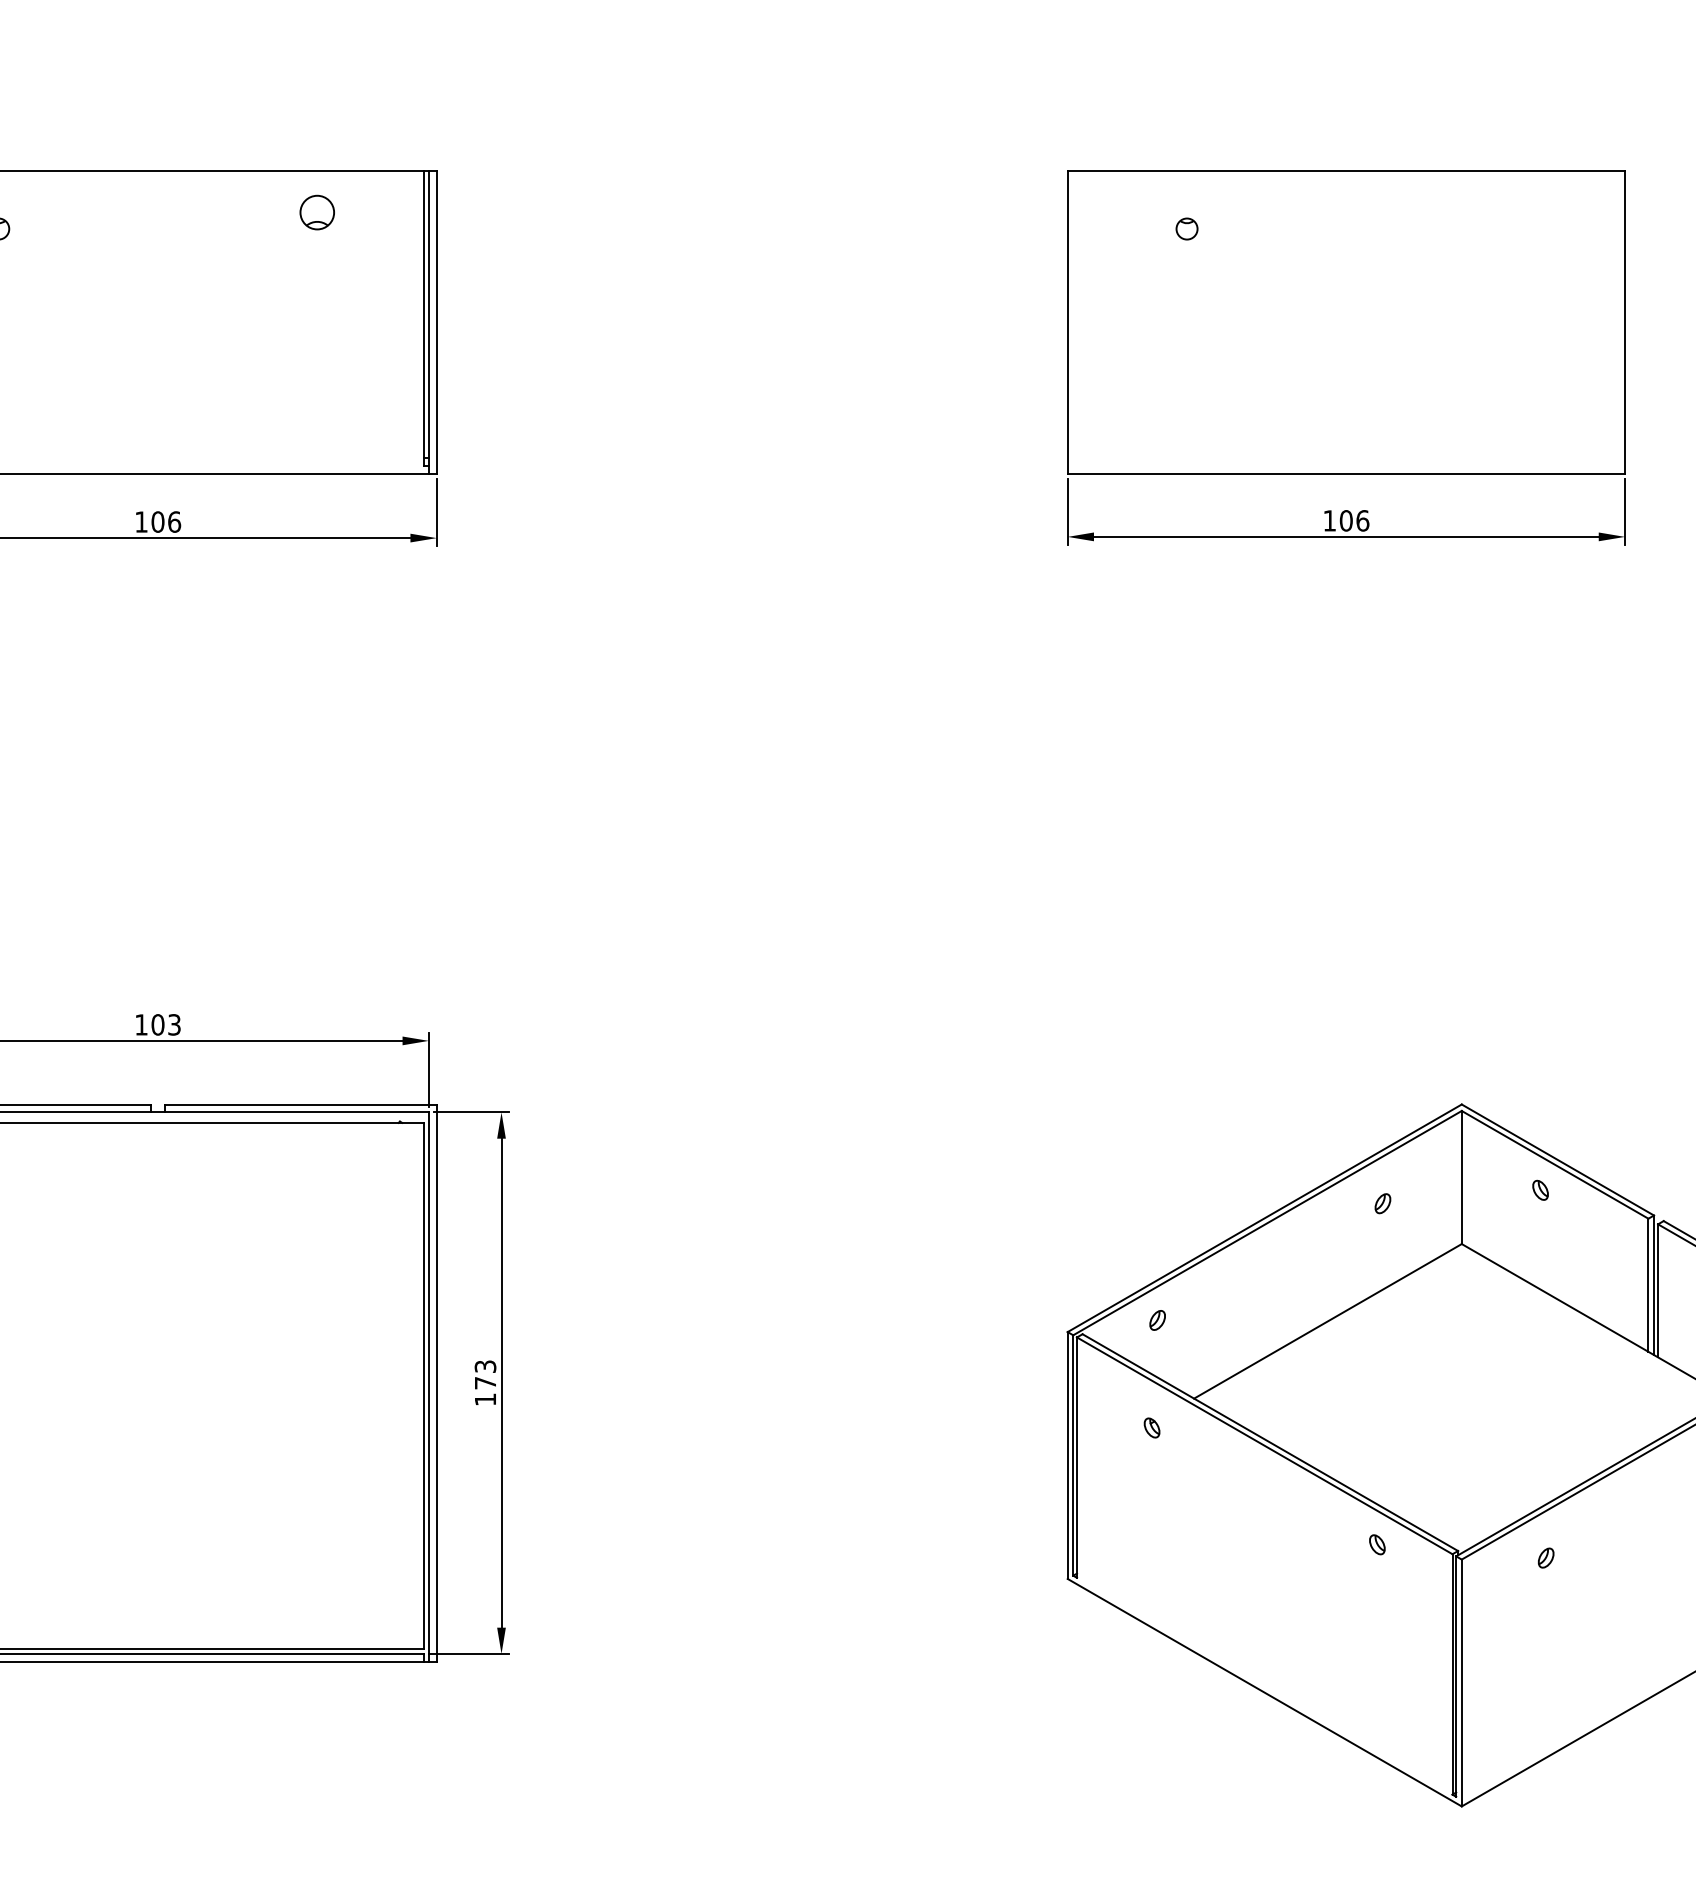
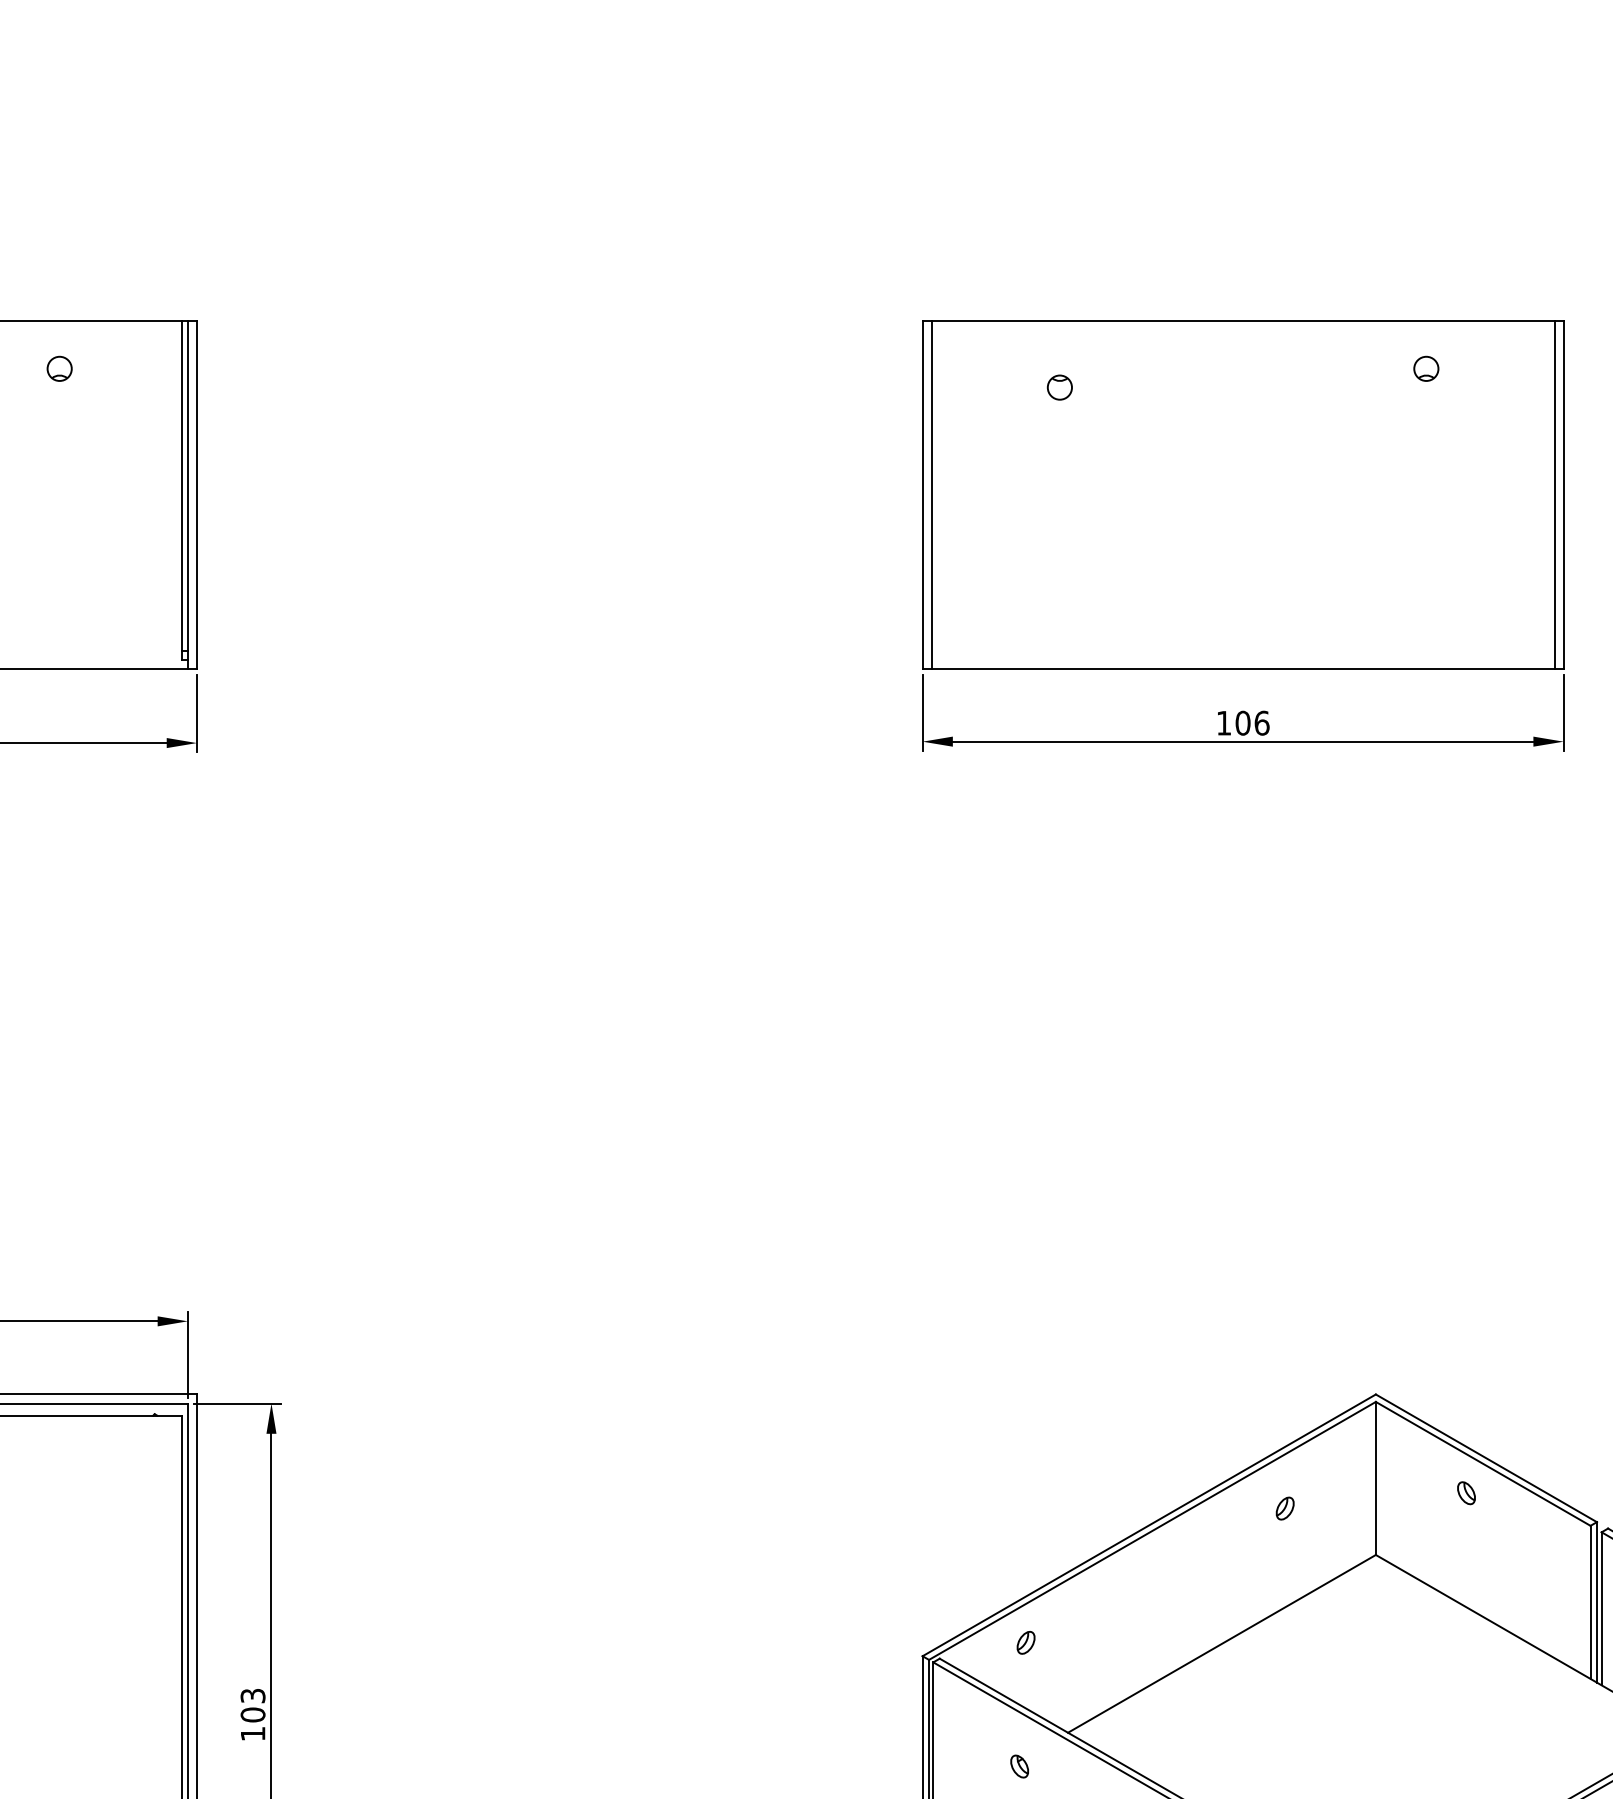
part: (317, 212) -> (59, 368), size x0.62
part: (1505, 212) -> (1426, 368), added
line: (1075, 322) -> (931, 495), added
line: (1617, 322) -> (1554, 495), added
text: (485, 1382) -> (253, 1714), 173 -> 103

